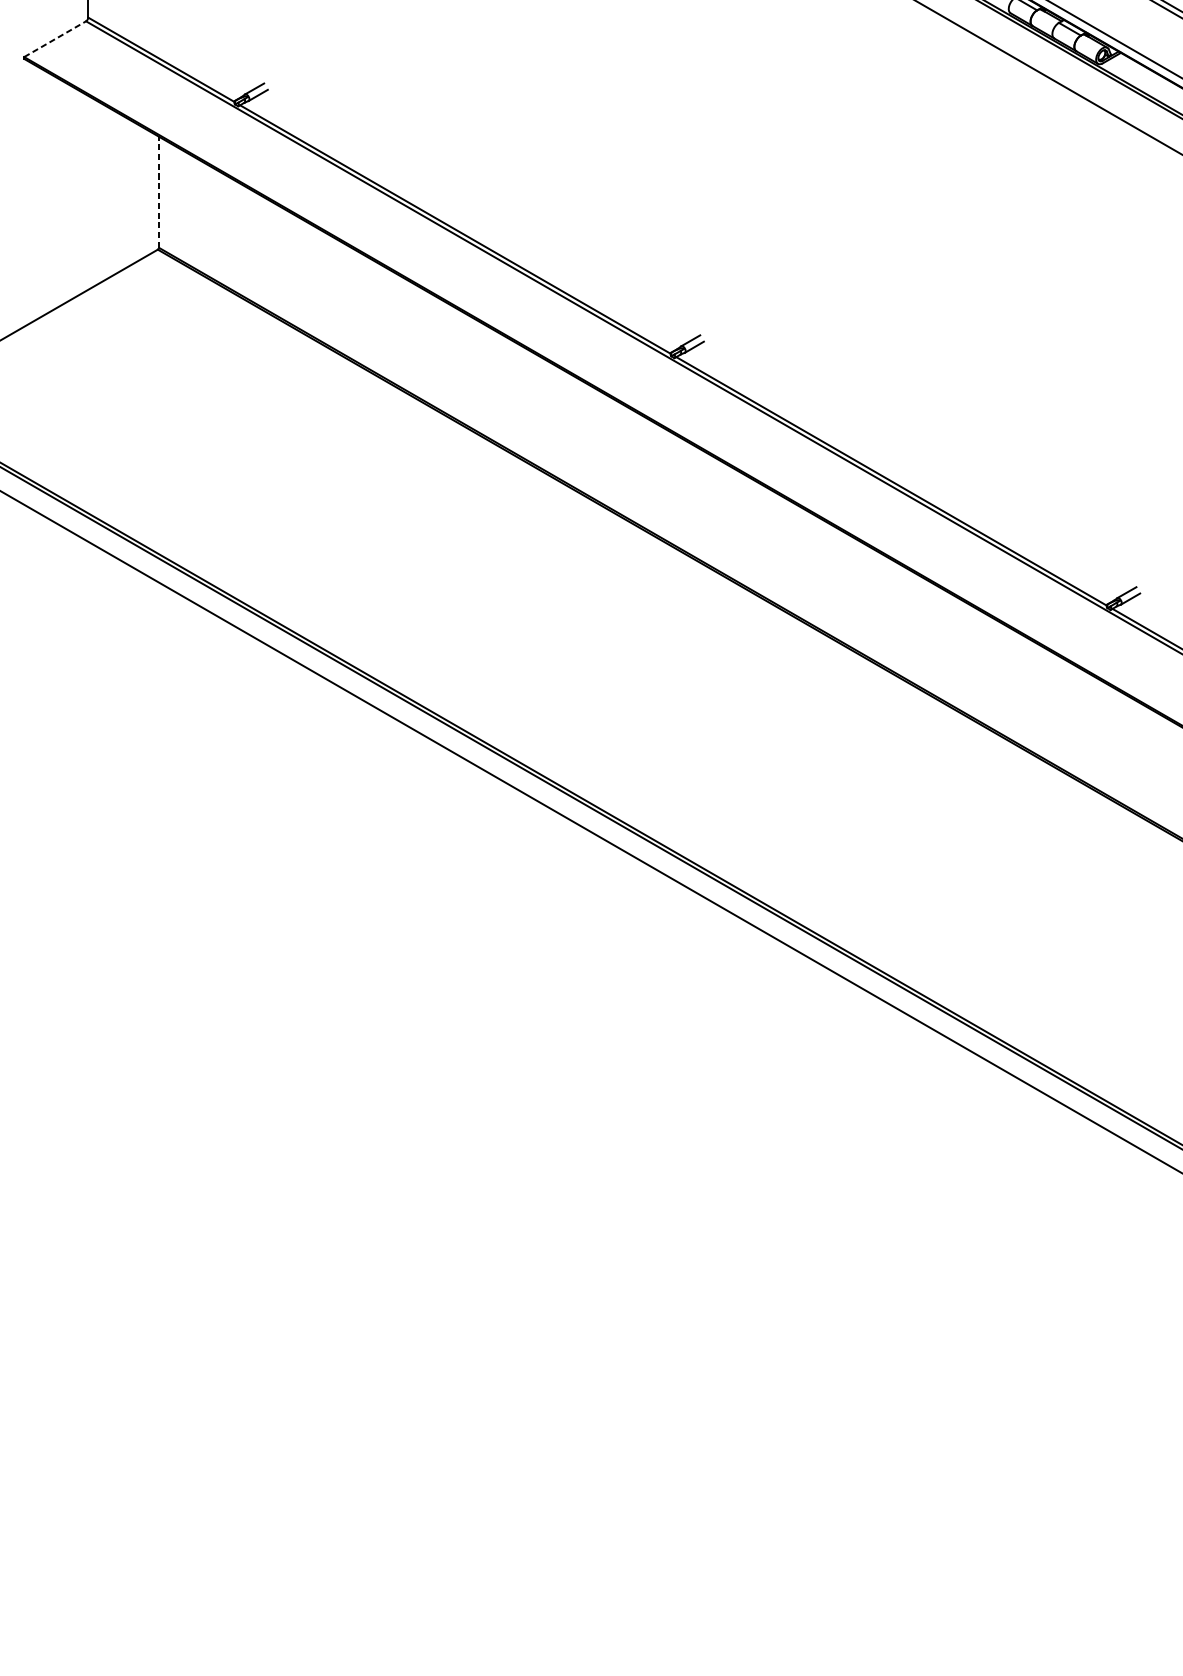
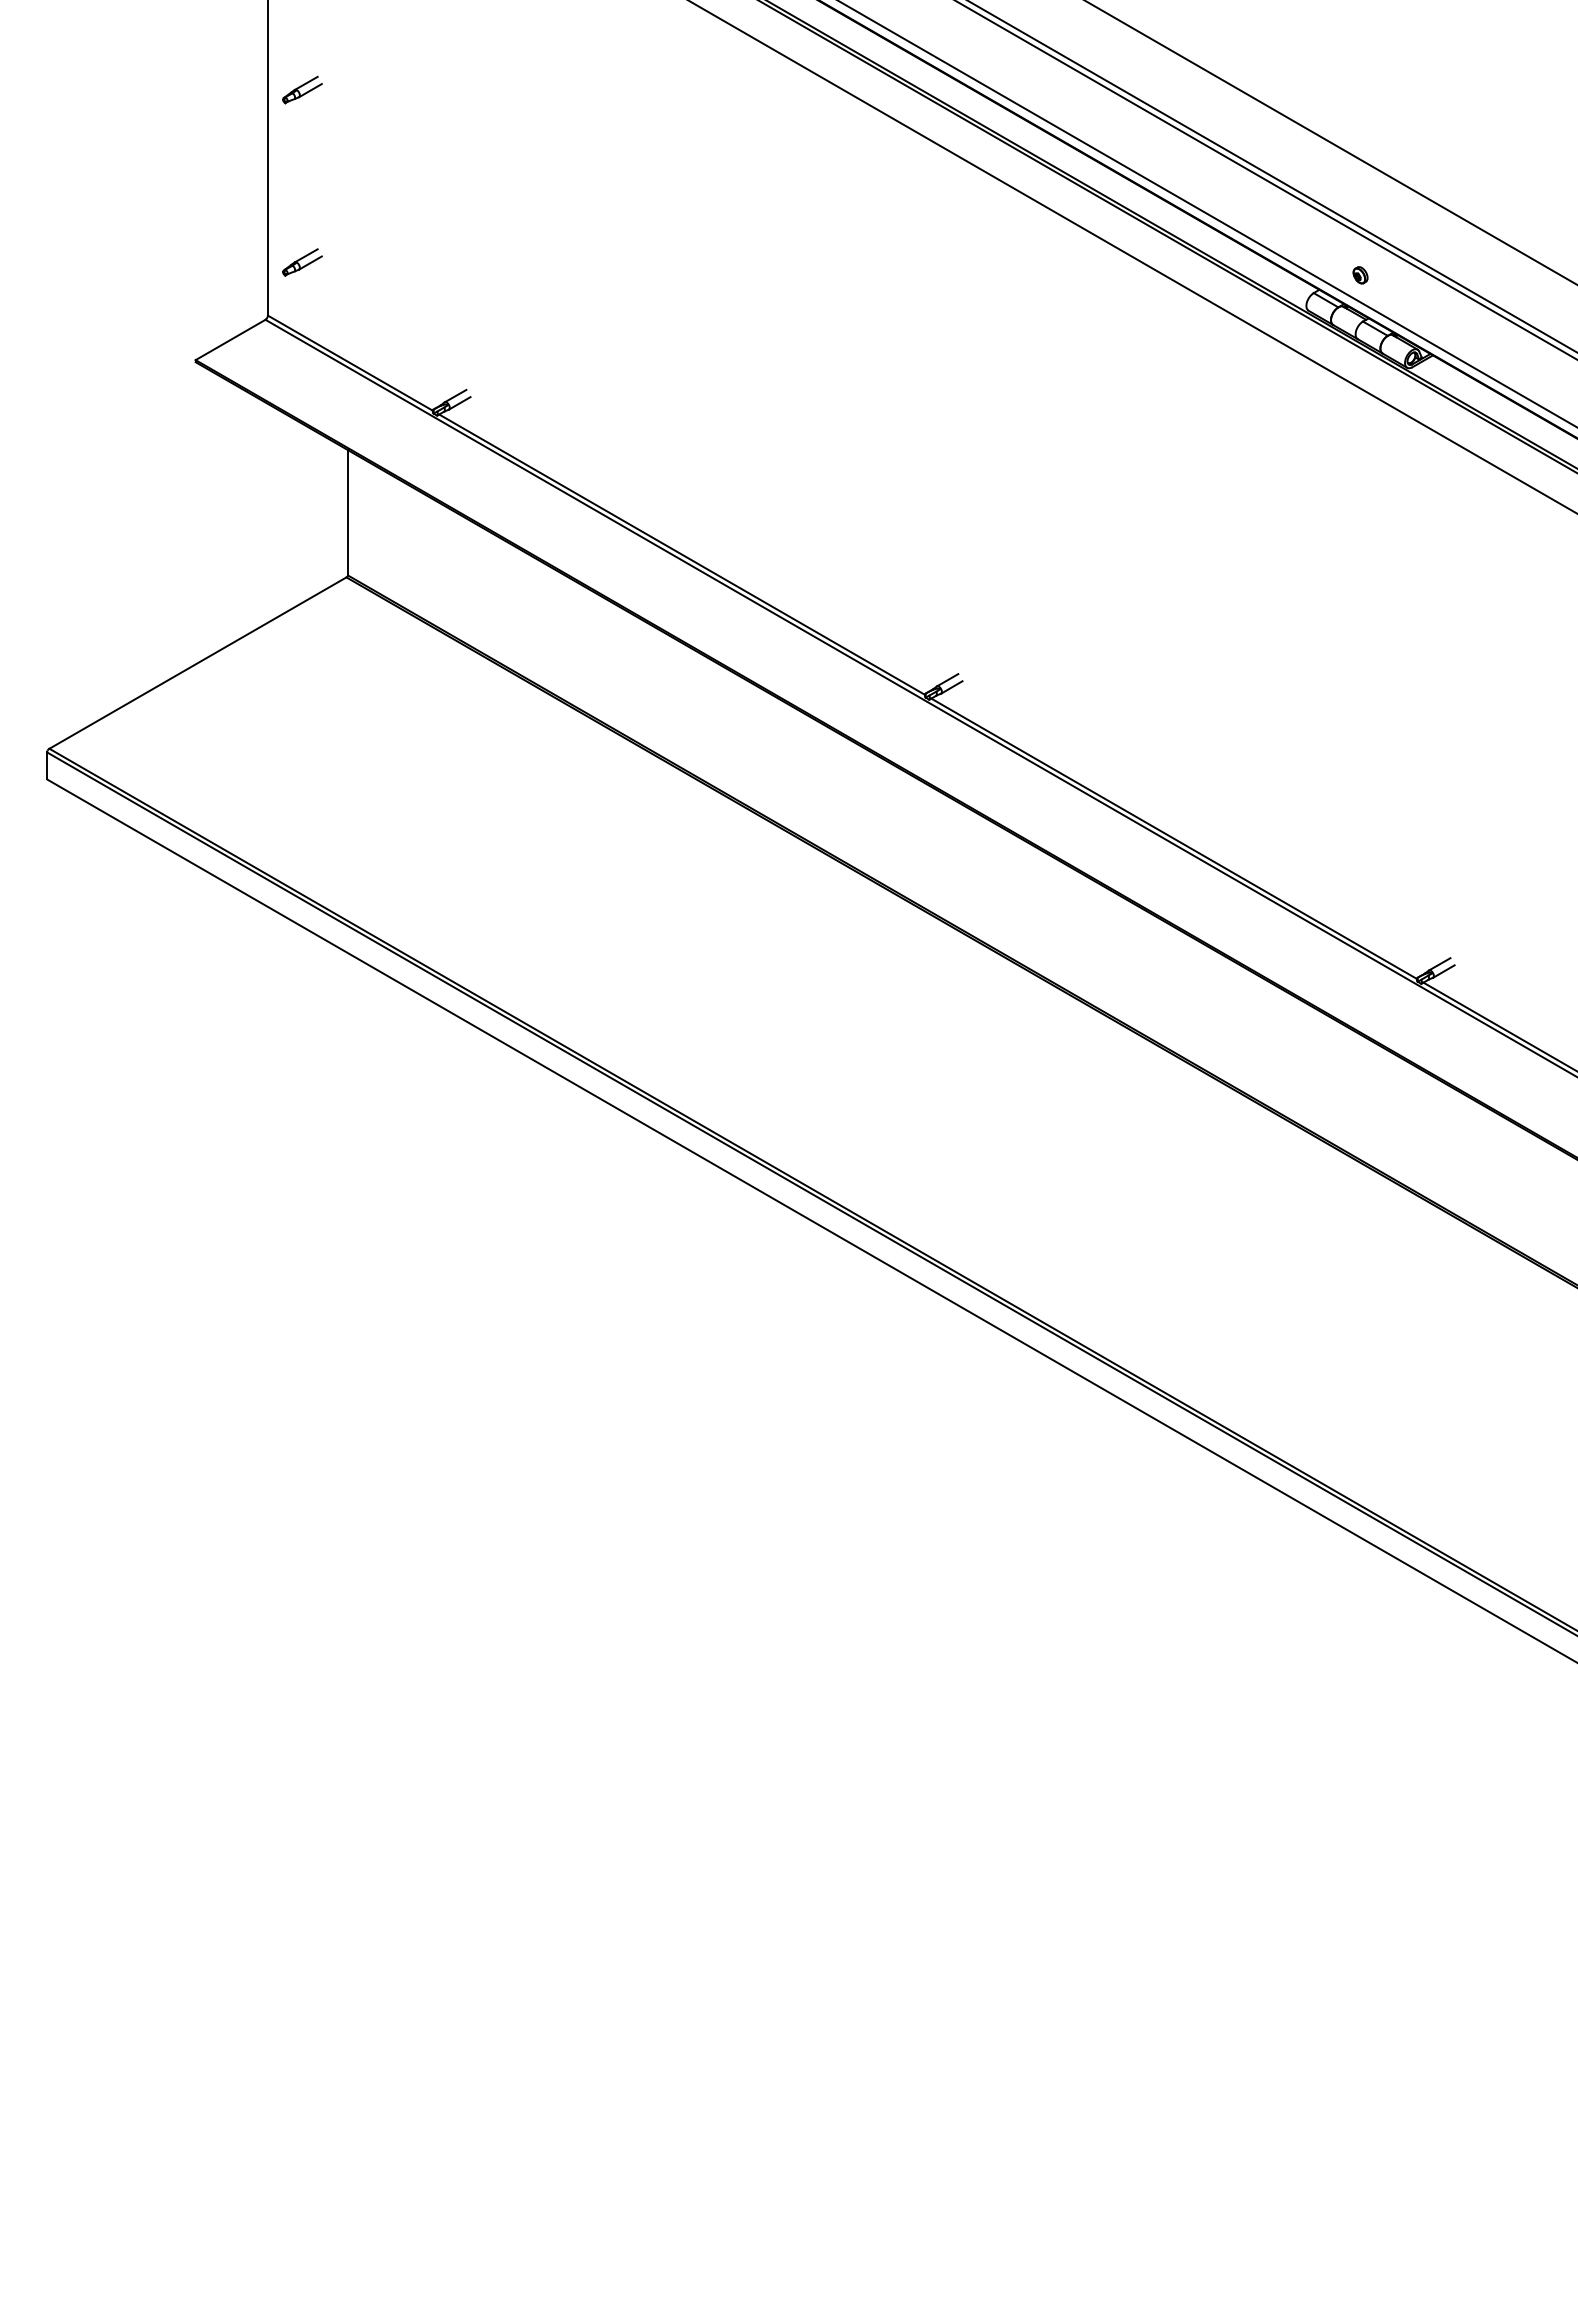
line: (55, 38) -> (231, 339), dashed -> solid
line: (159, 192) -> (348, 512), dashed -> solid

